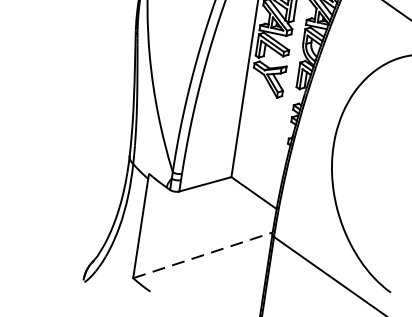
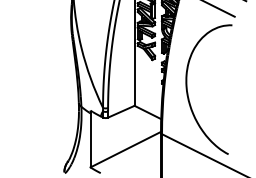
line: (204, 255) -> (126, 149), dashed -> solid

